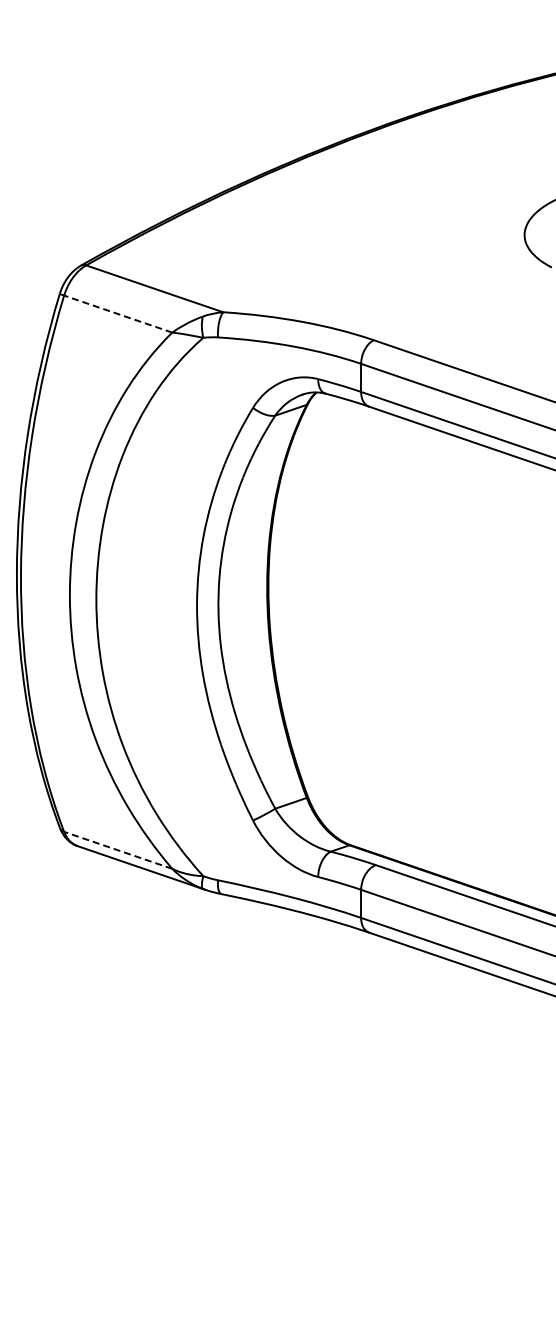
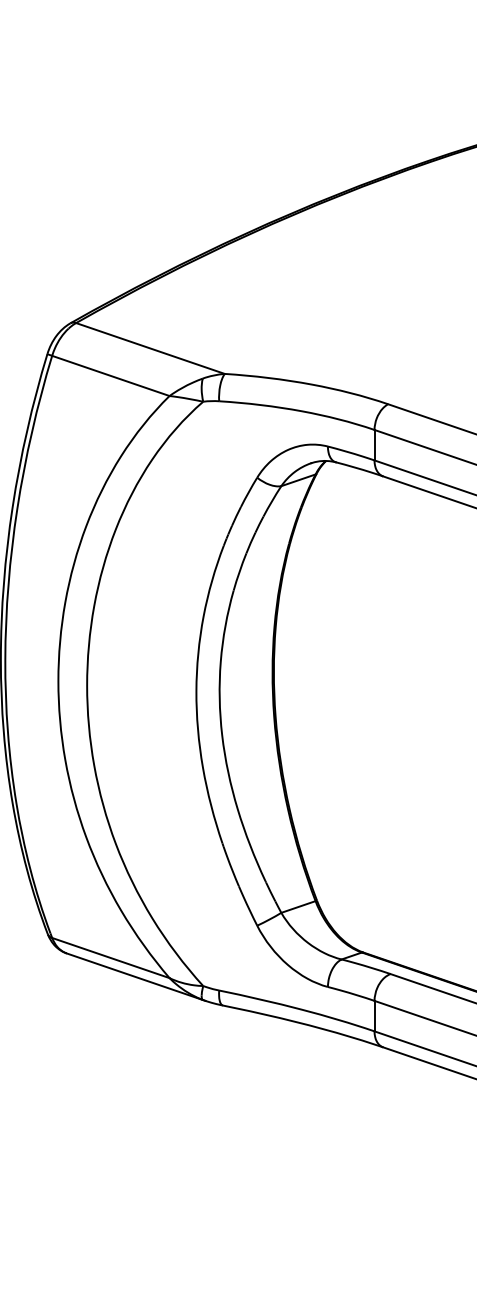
line: (117, 313) -> (110, 375), dashed -> solid
line: (117, 850) -> (110, 958), dashed -> solid

